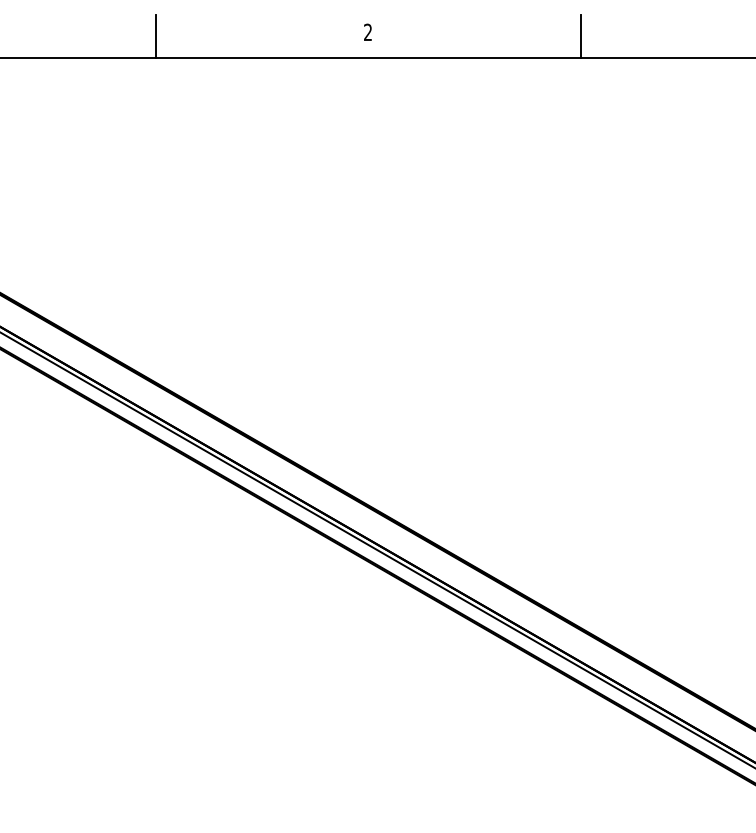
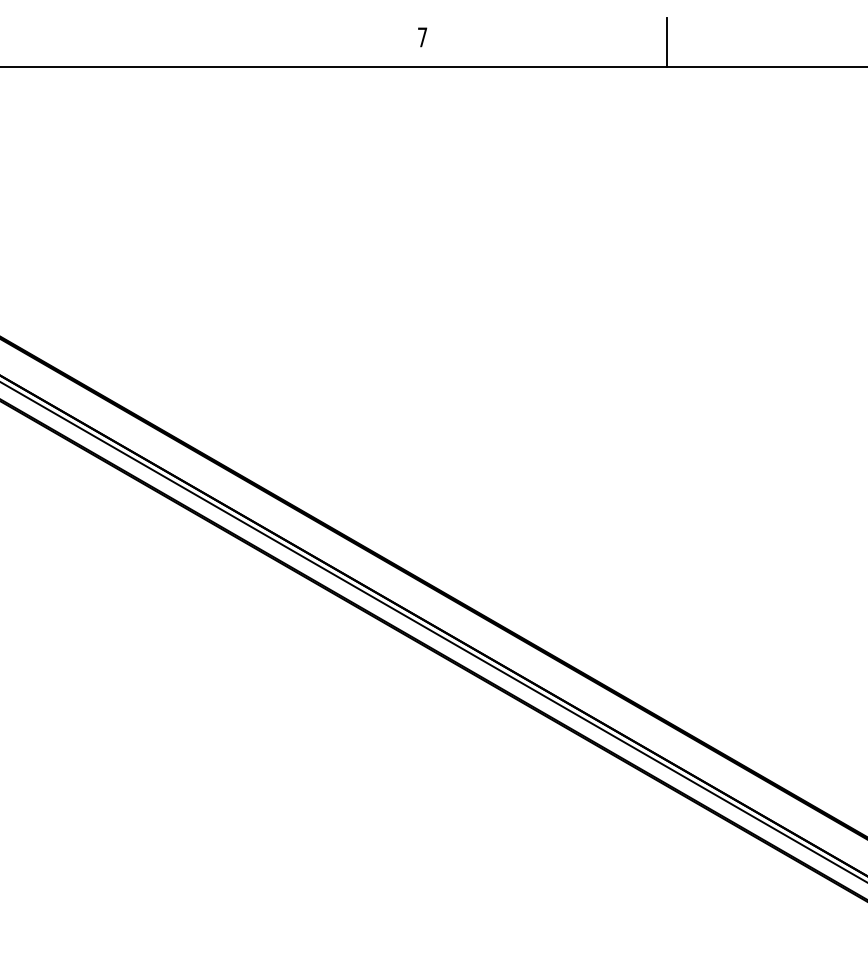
text: (367, 31) -> (421, 36), 2 -> 7
line: (155, 36) -> (178, 42), removed

